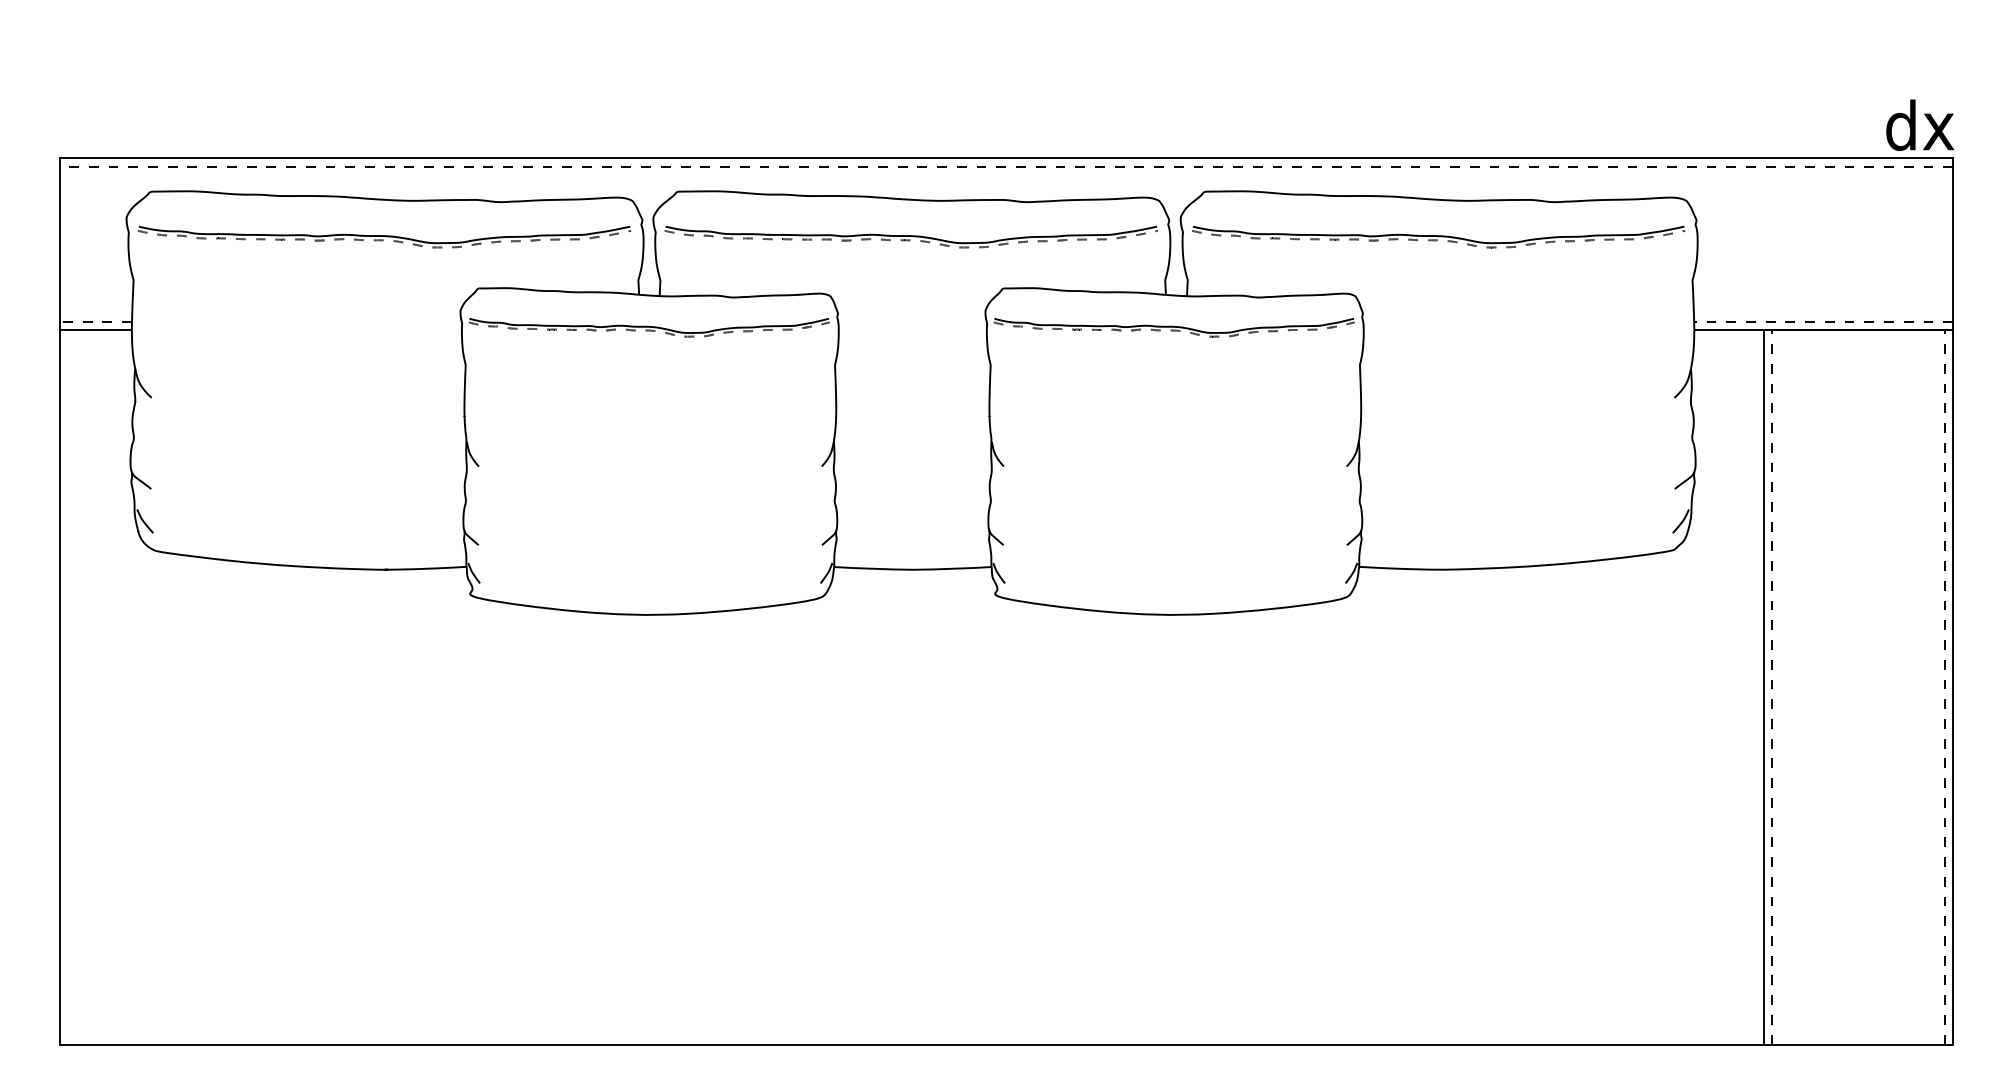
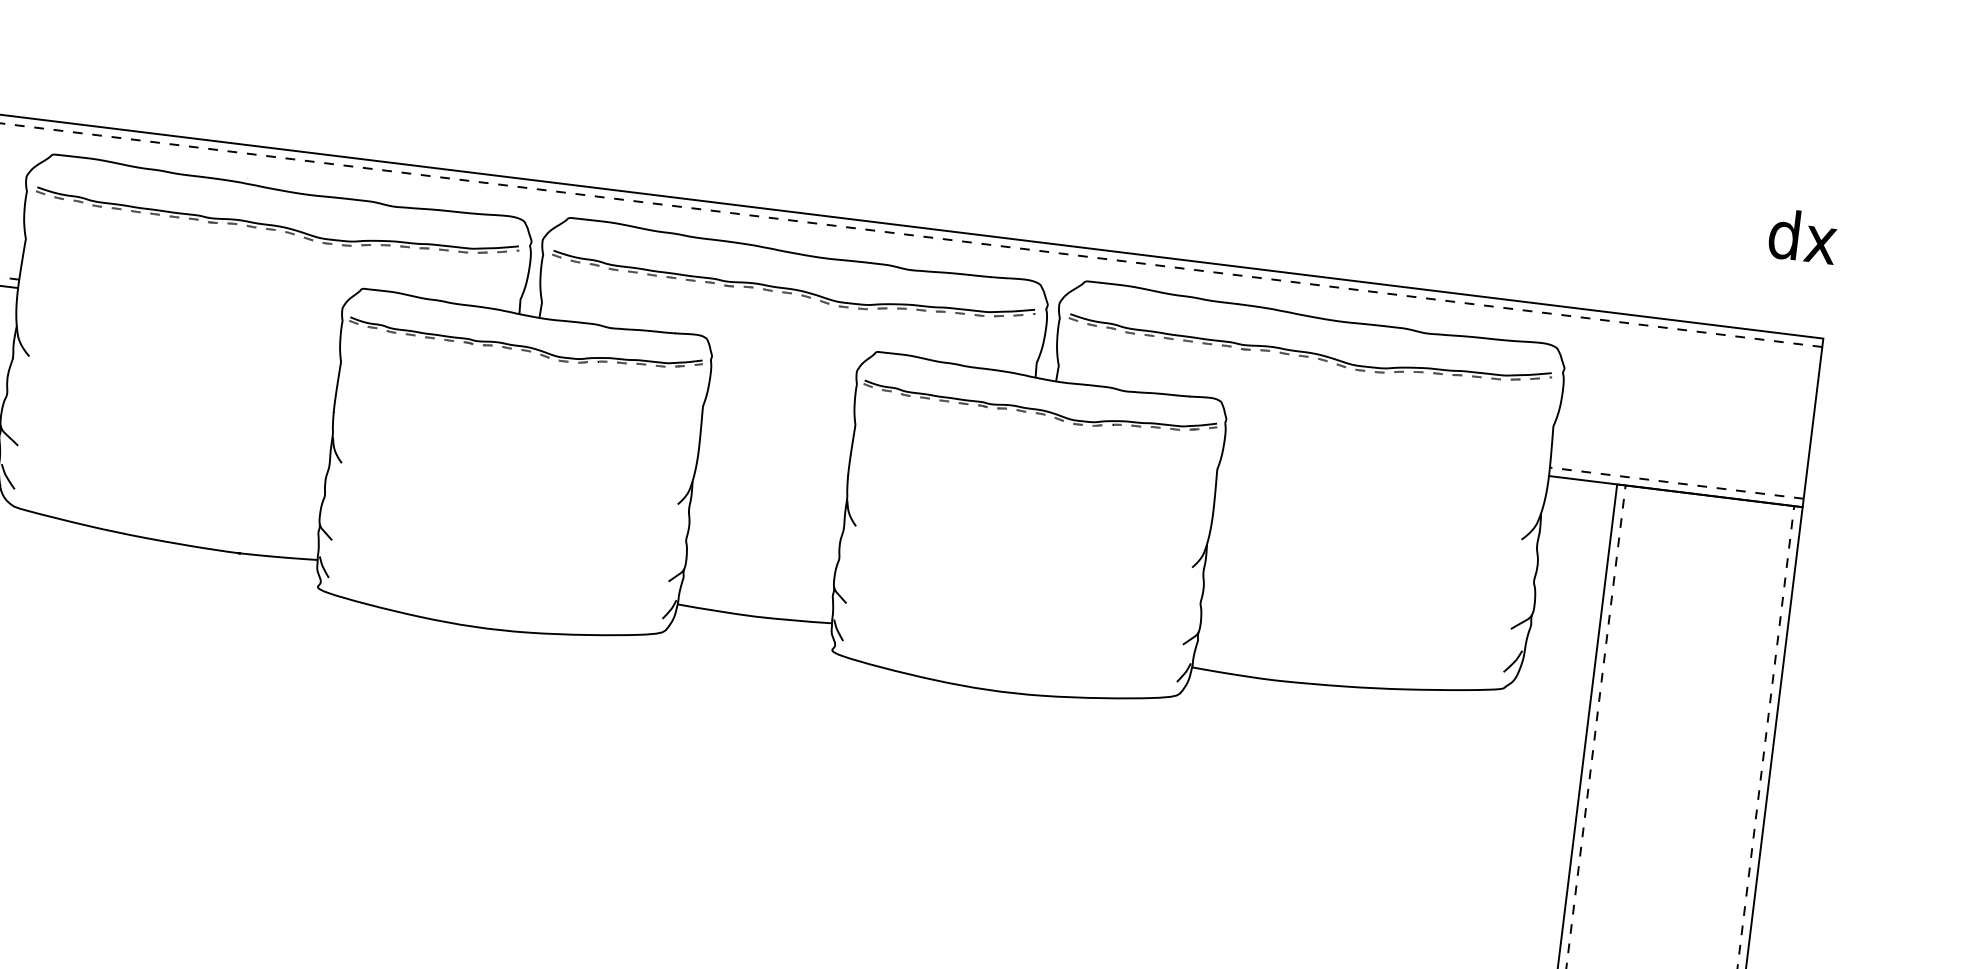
text: (1920, 124) -> (1803, 235), moved

